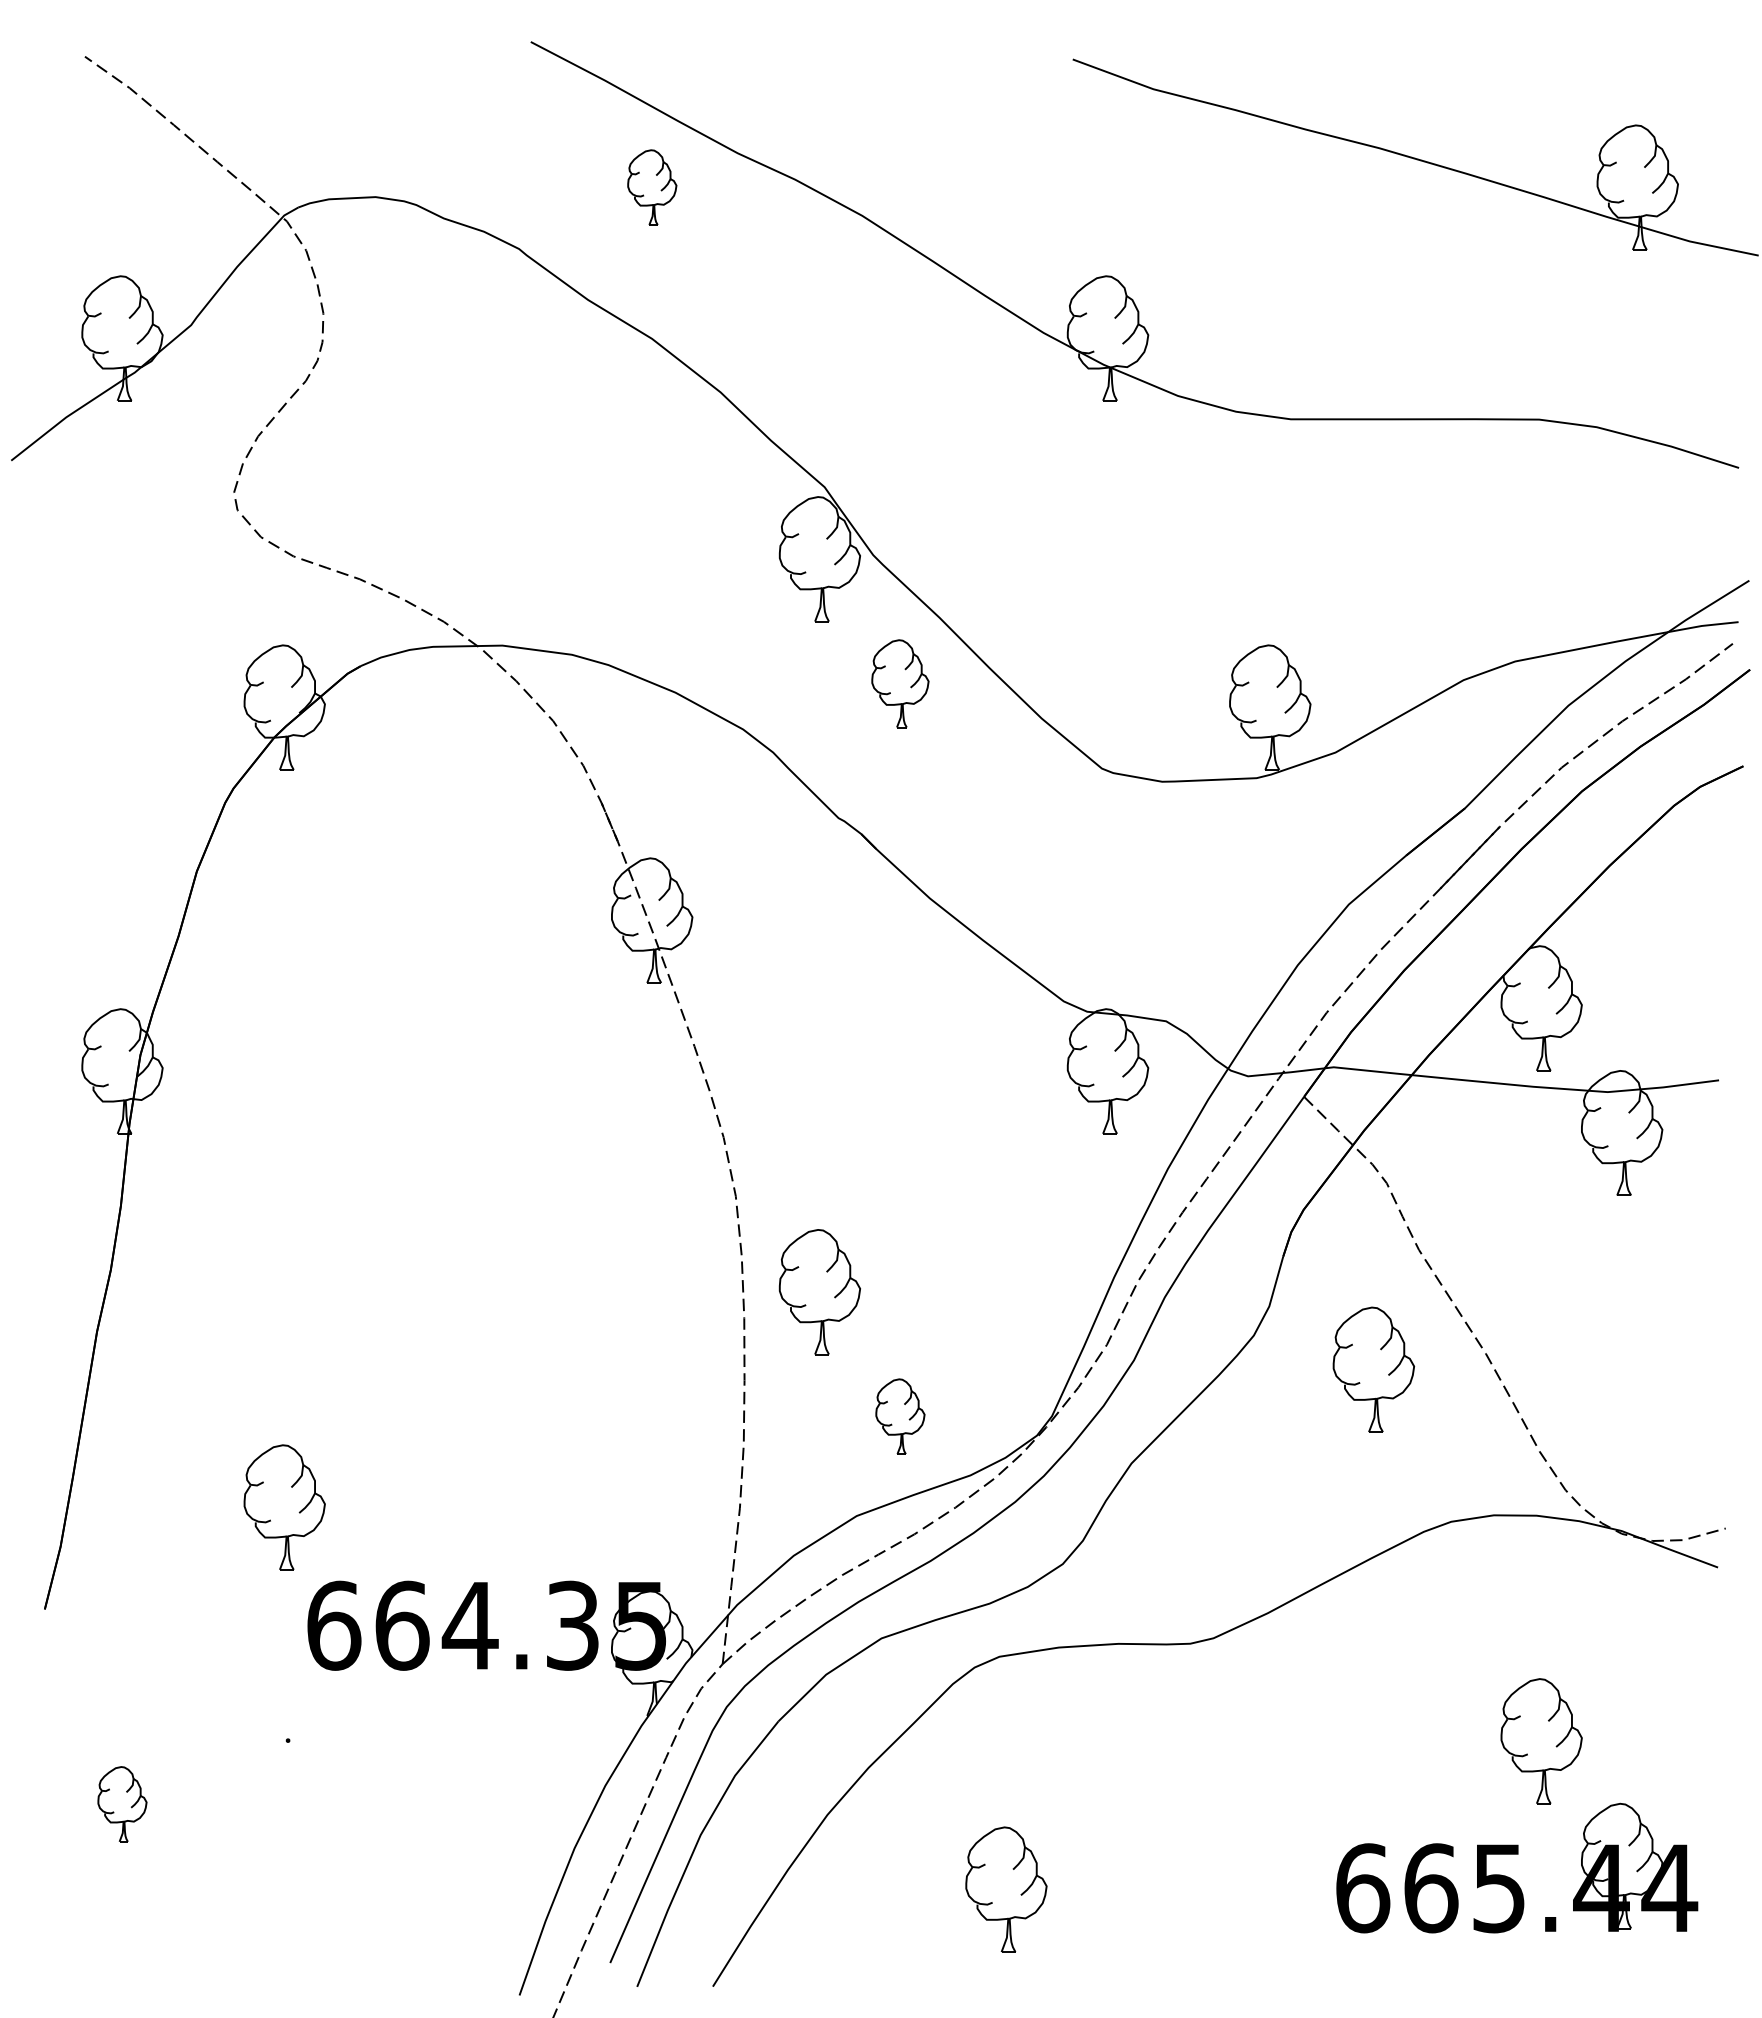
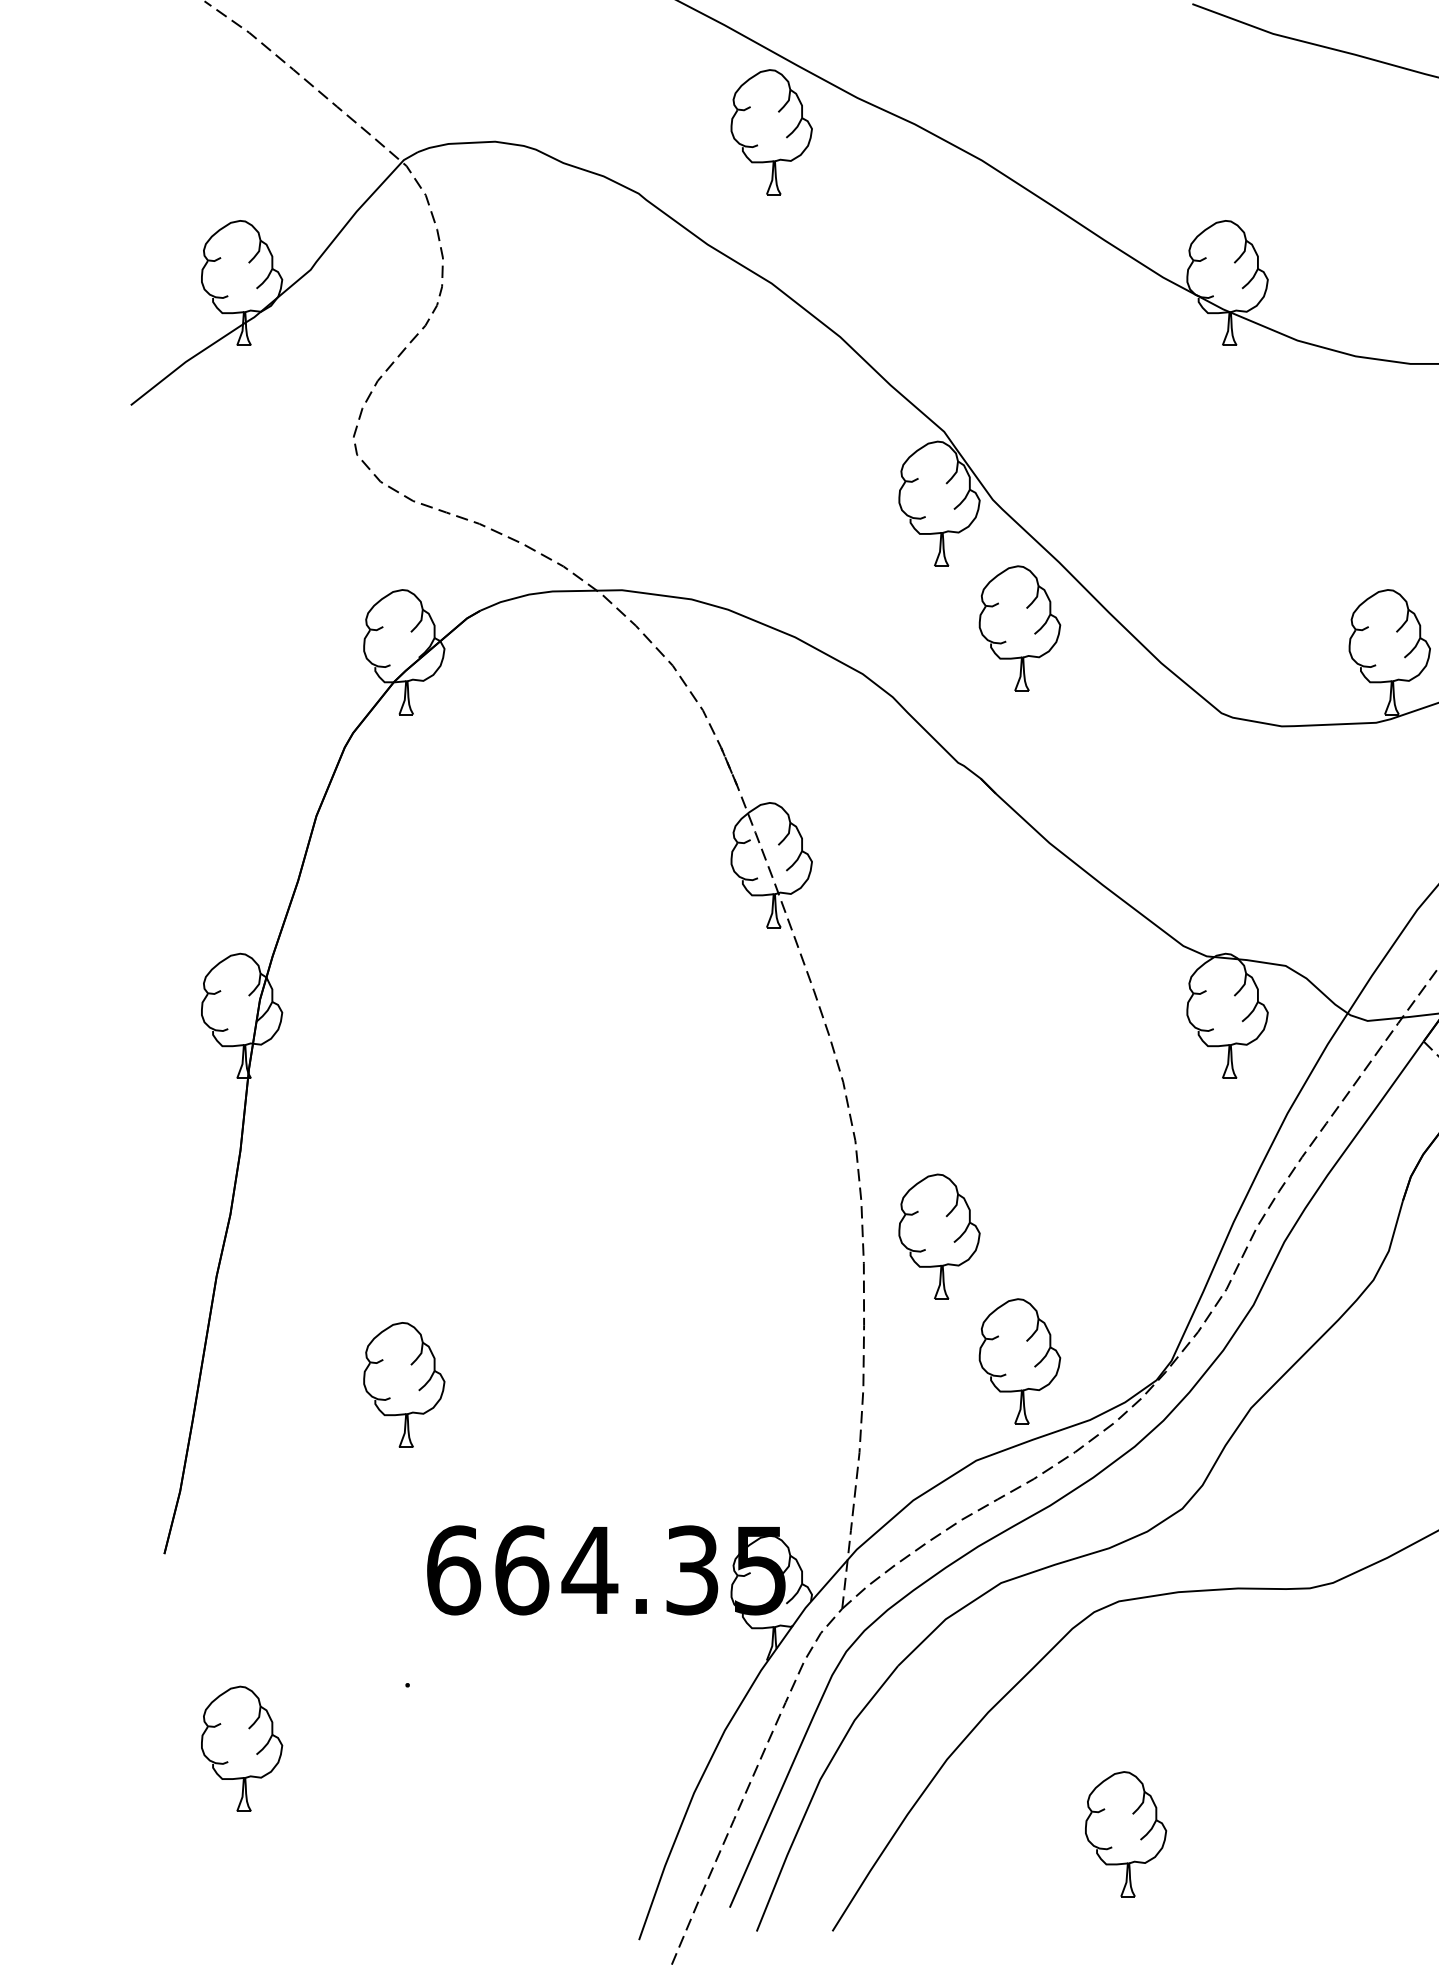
part: (652, 187) -> (772, 132), size x1.67
part: (900, 683) -> (1020, 628), size x1.43
part: (900, 1416) -> (1020, 1361), size x1.67
part: (284, 1507) -> (404, 1385), moved
part: (122, 1804) -> (242, 1749), size x1.67

